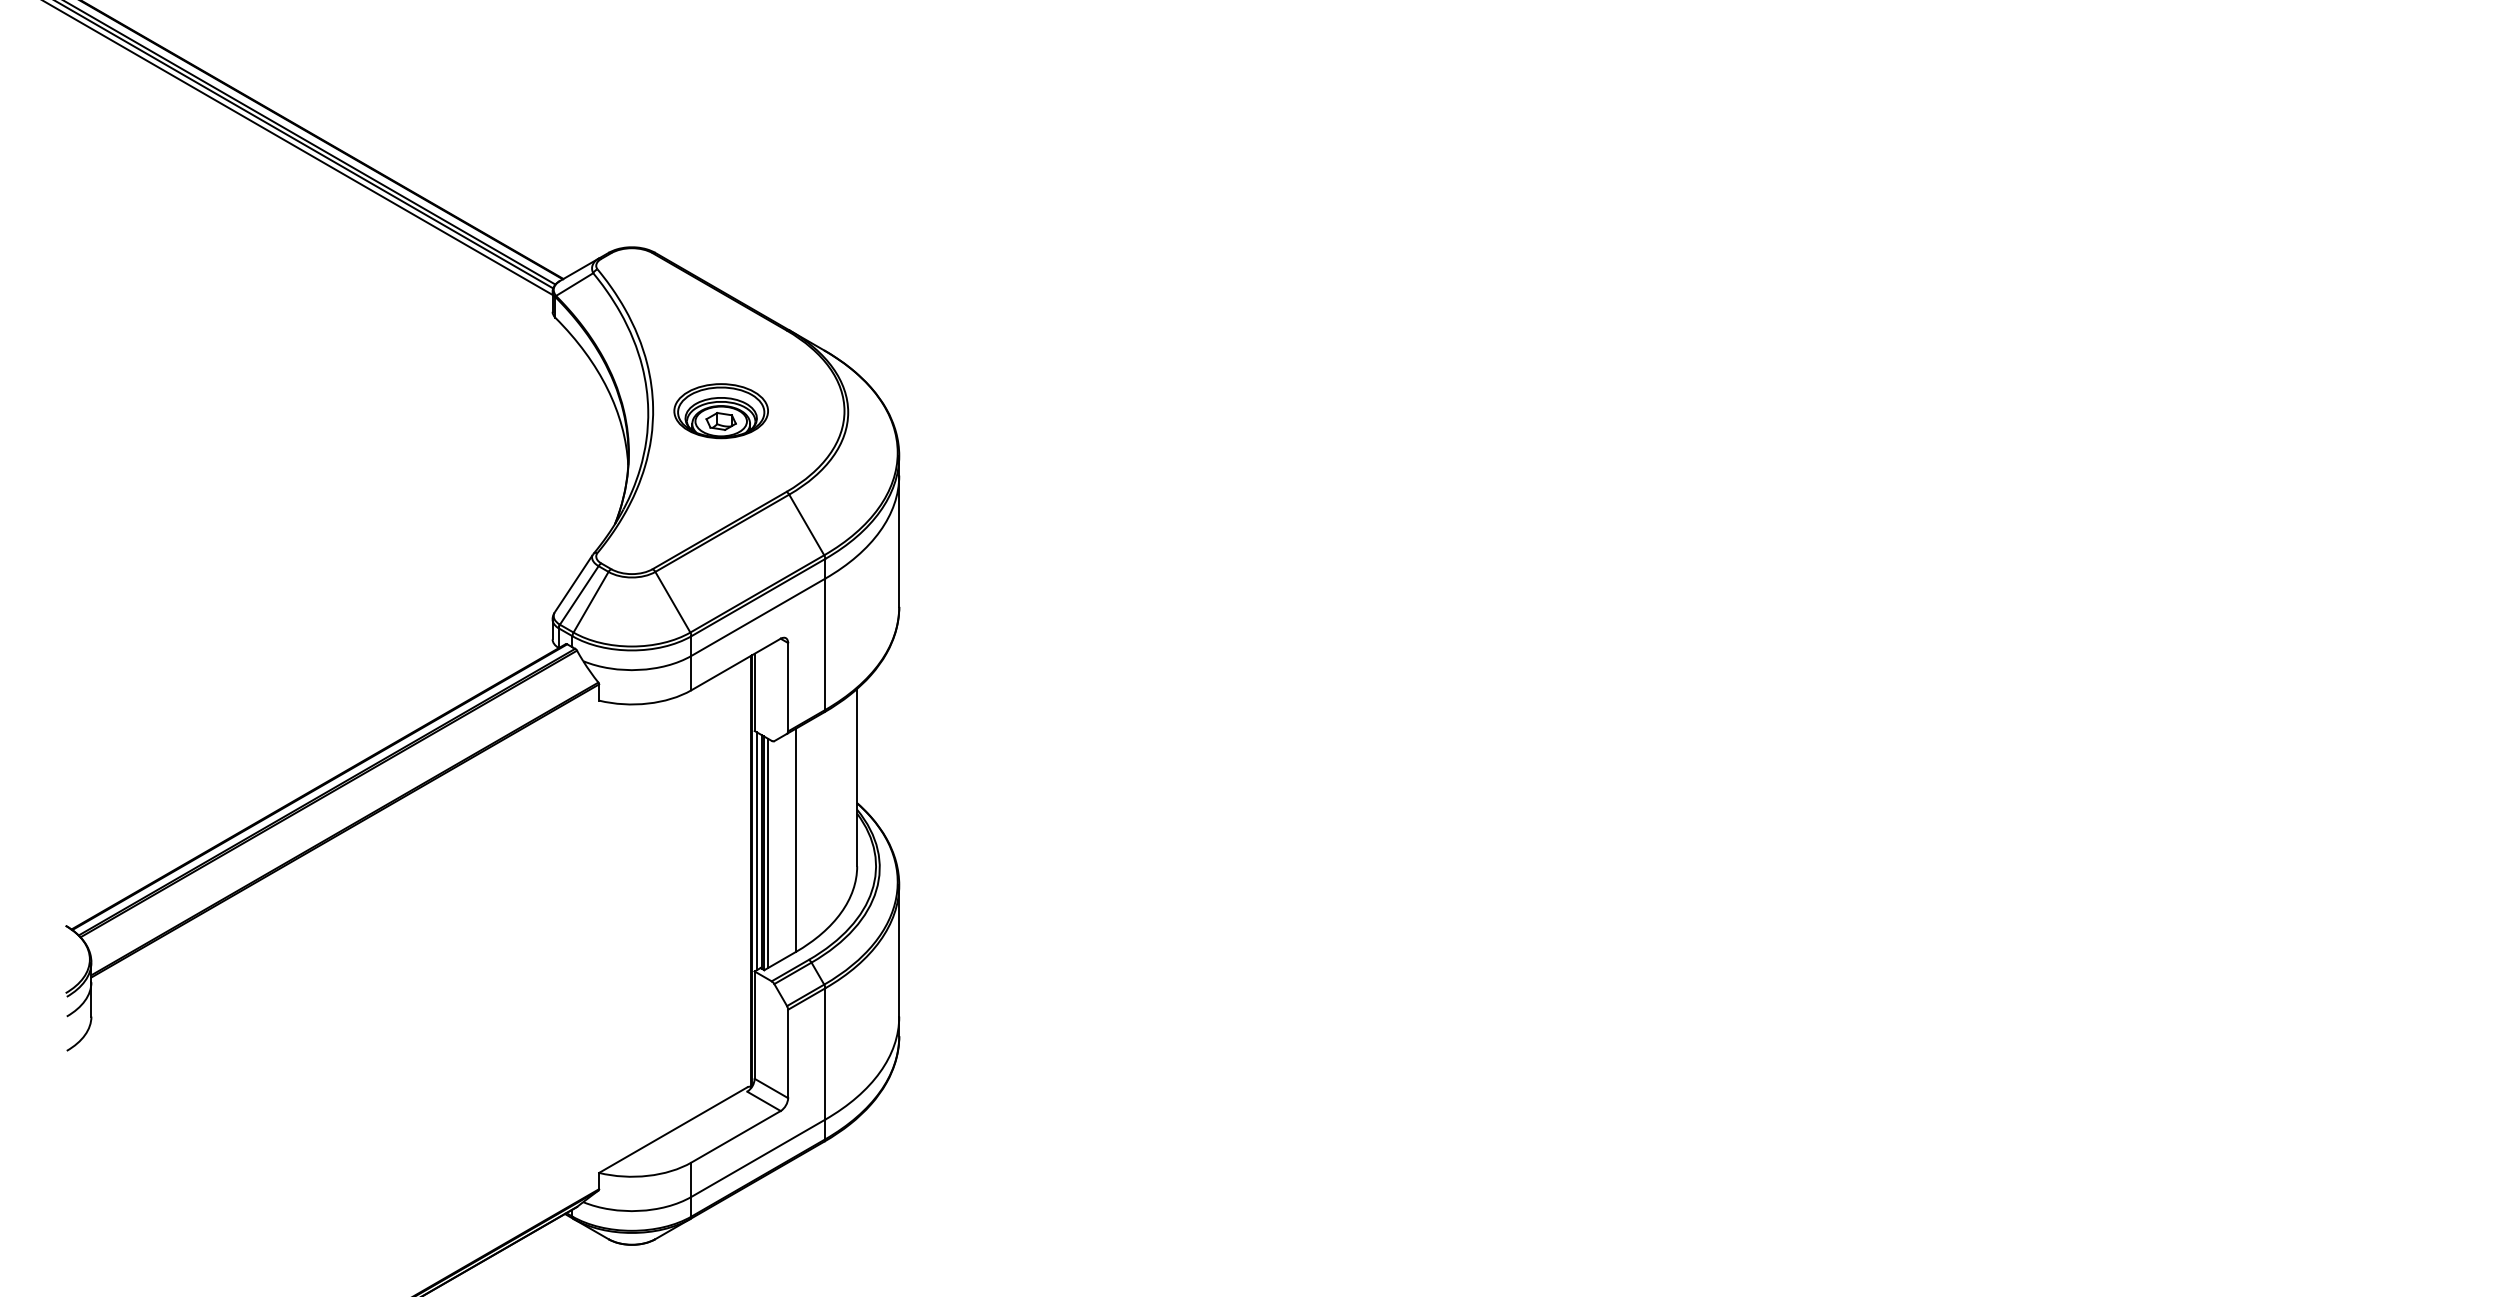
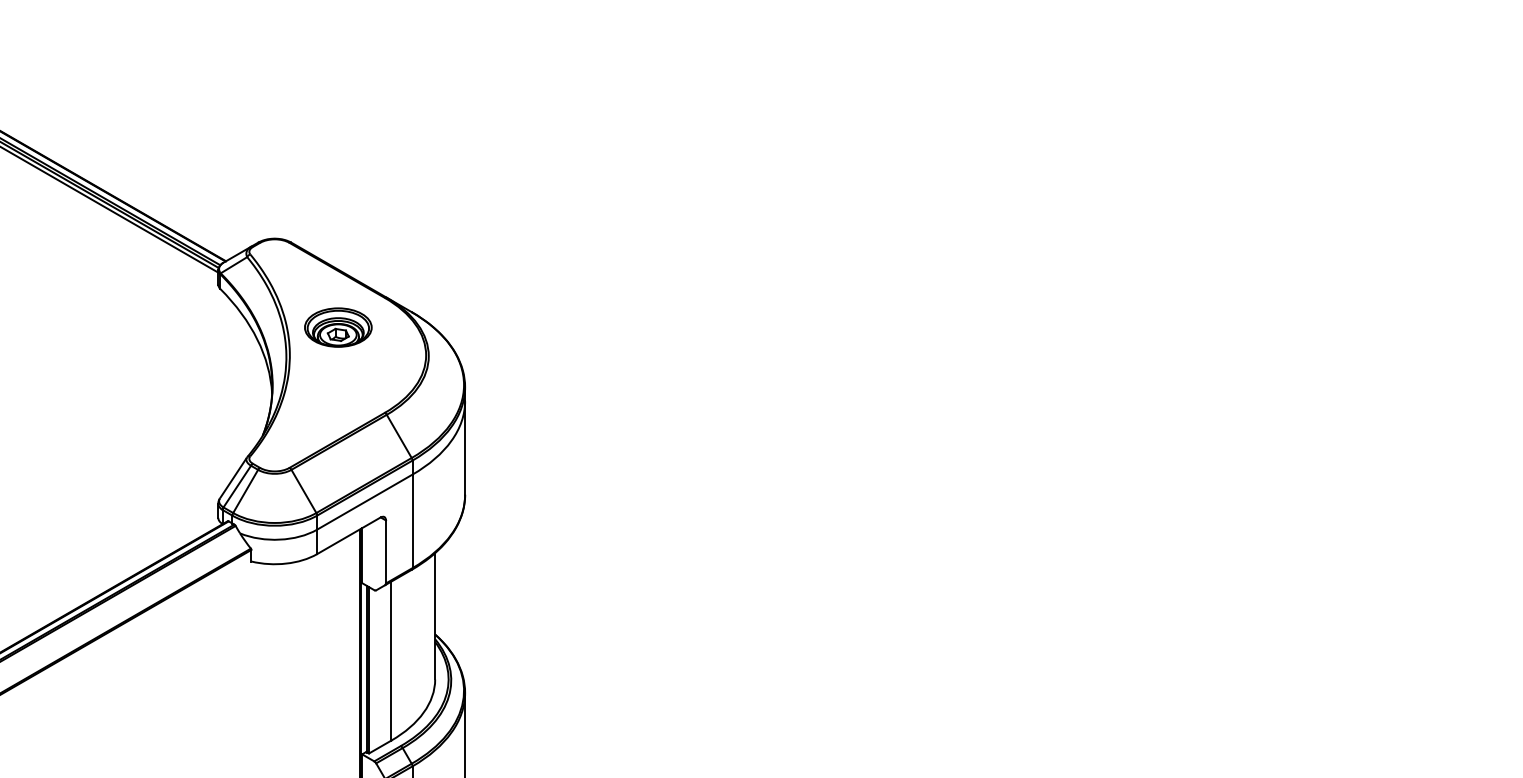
part: (720, 411) -> (337, 327), moved
line: (756, 851) -> (363, 668), removed
line: (768, 853) -> (372, 670), removed

